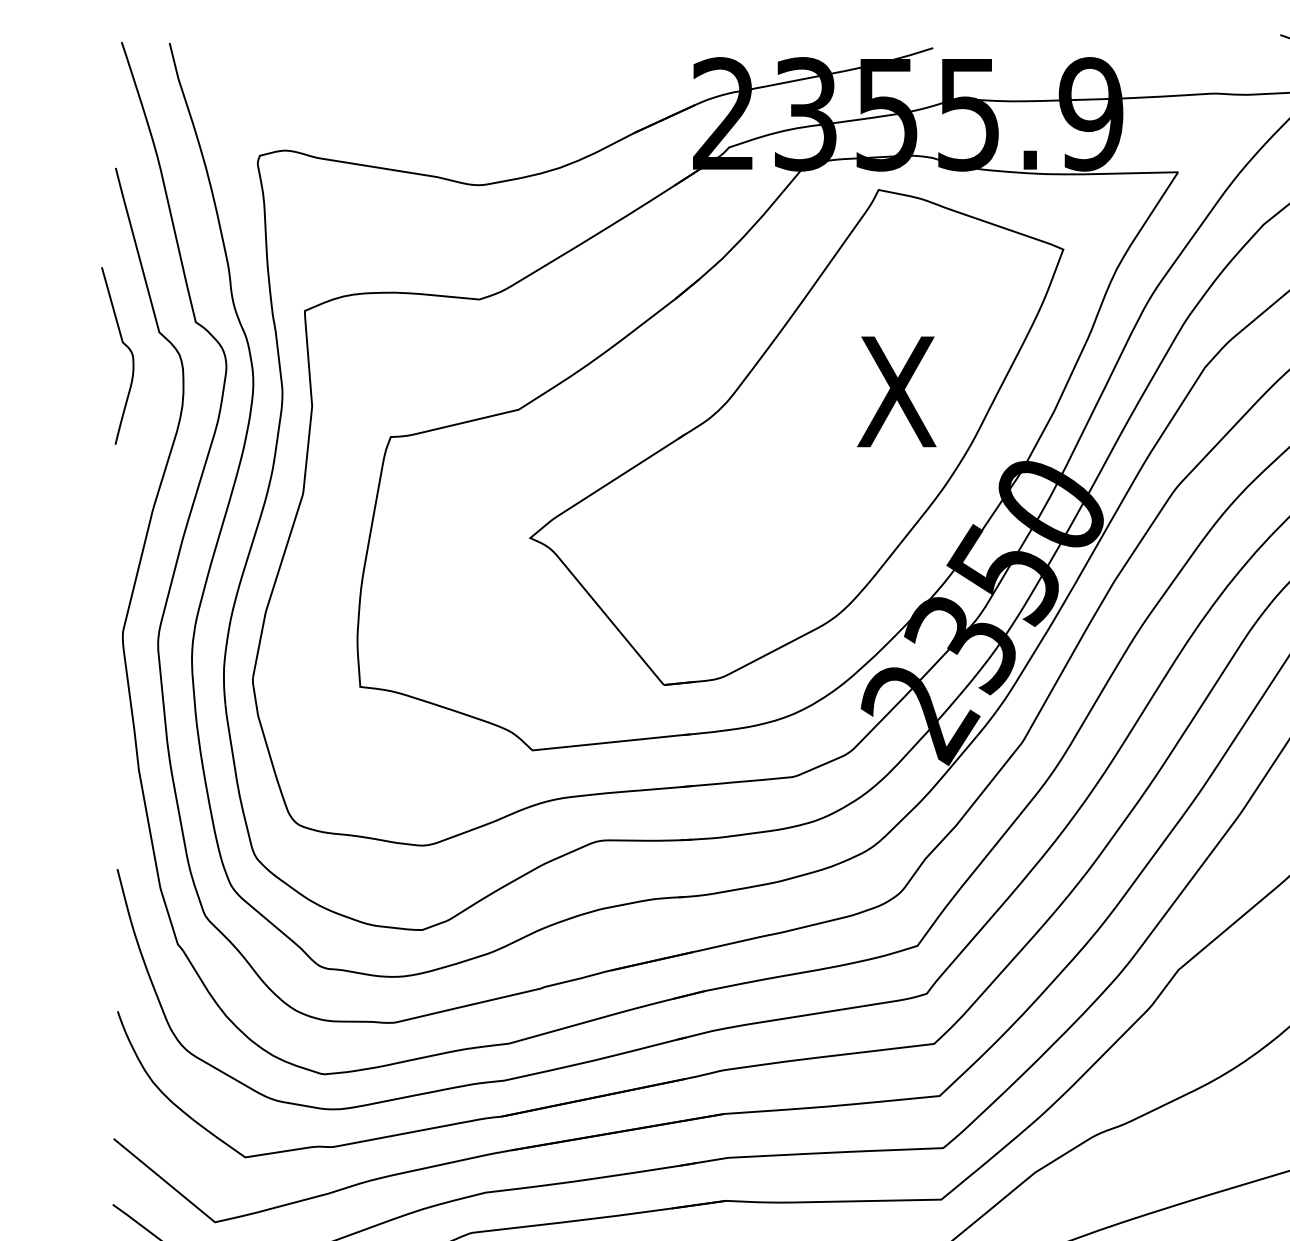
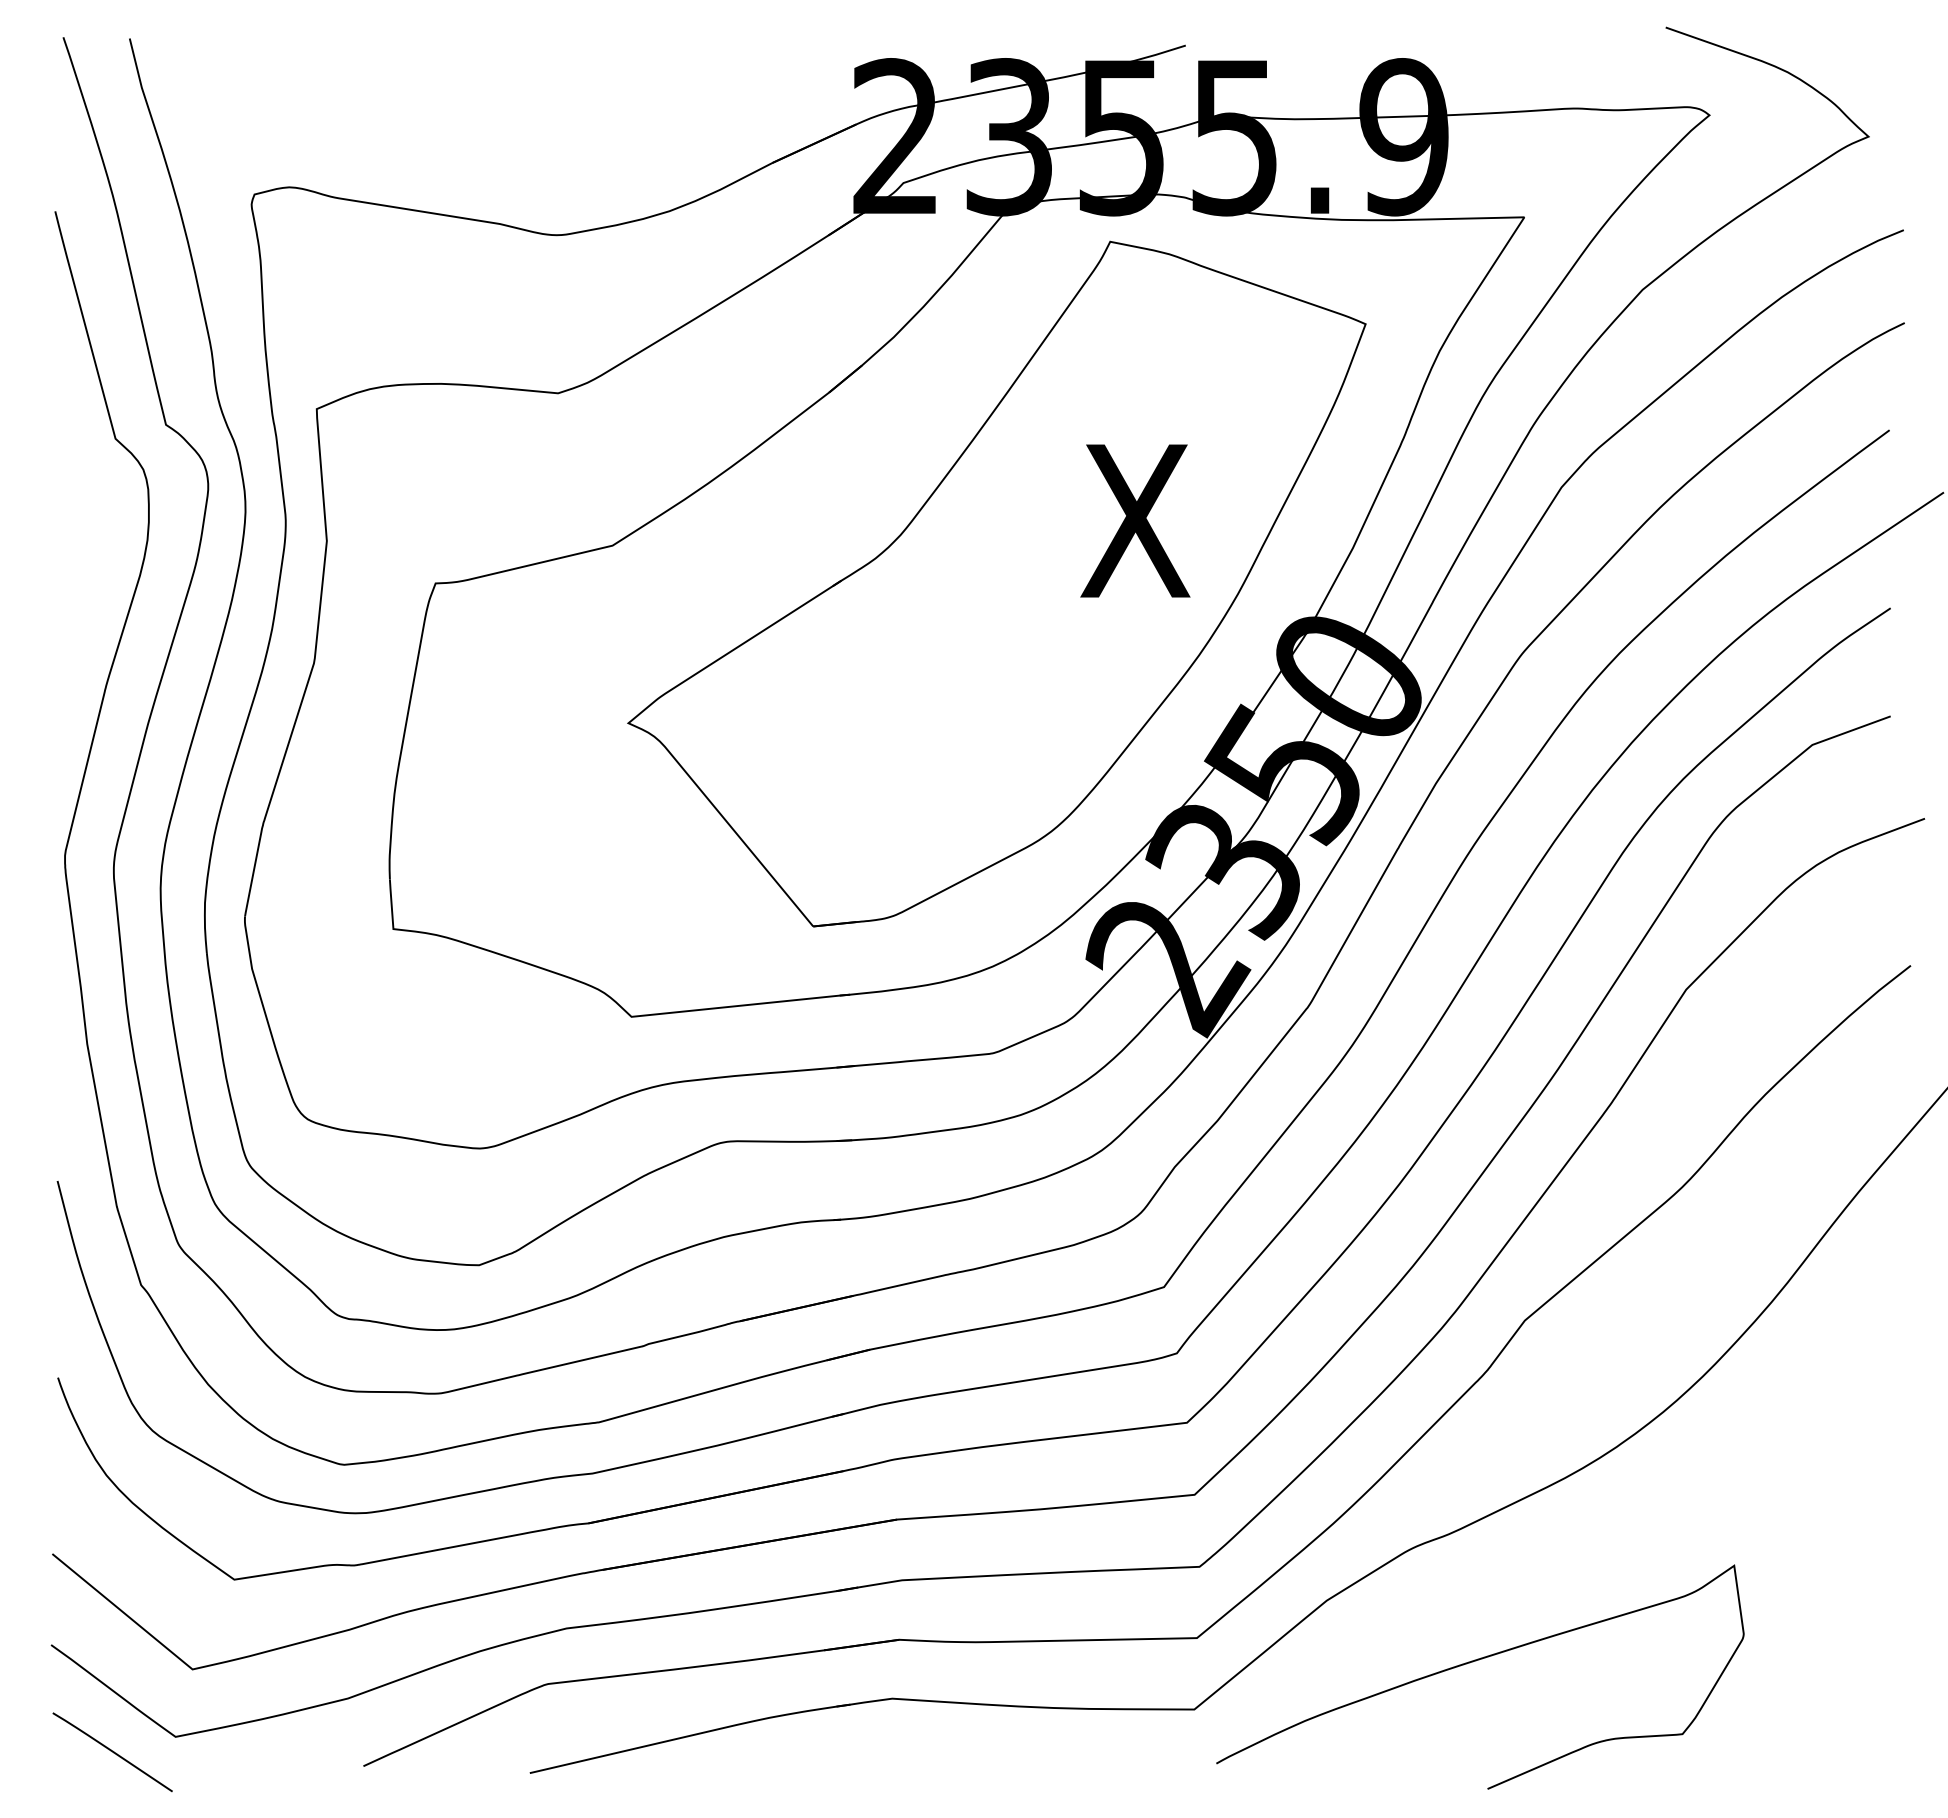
curve: (125, 345) -> (68, 457), removed

